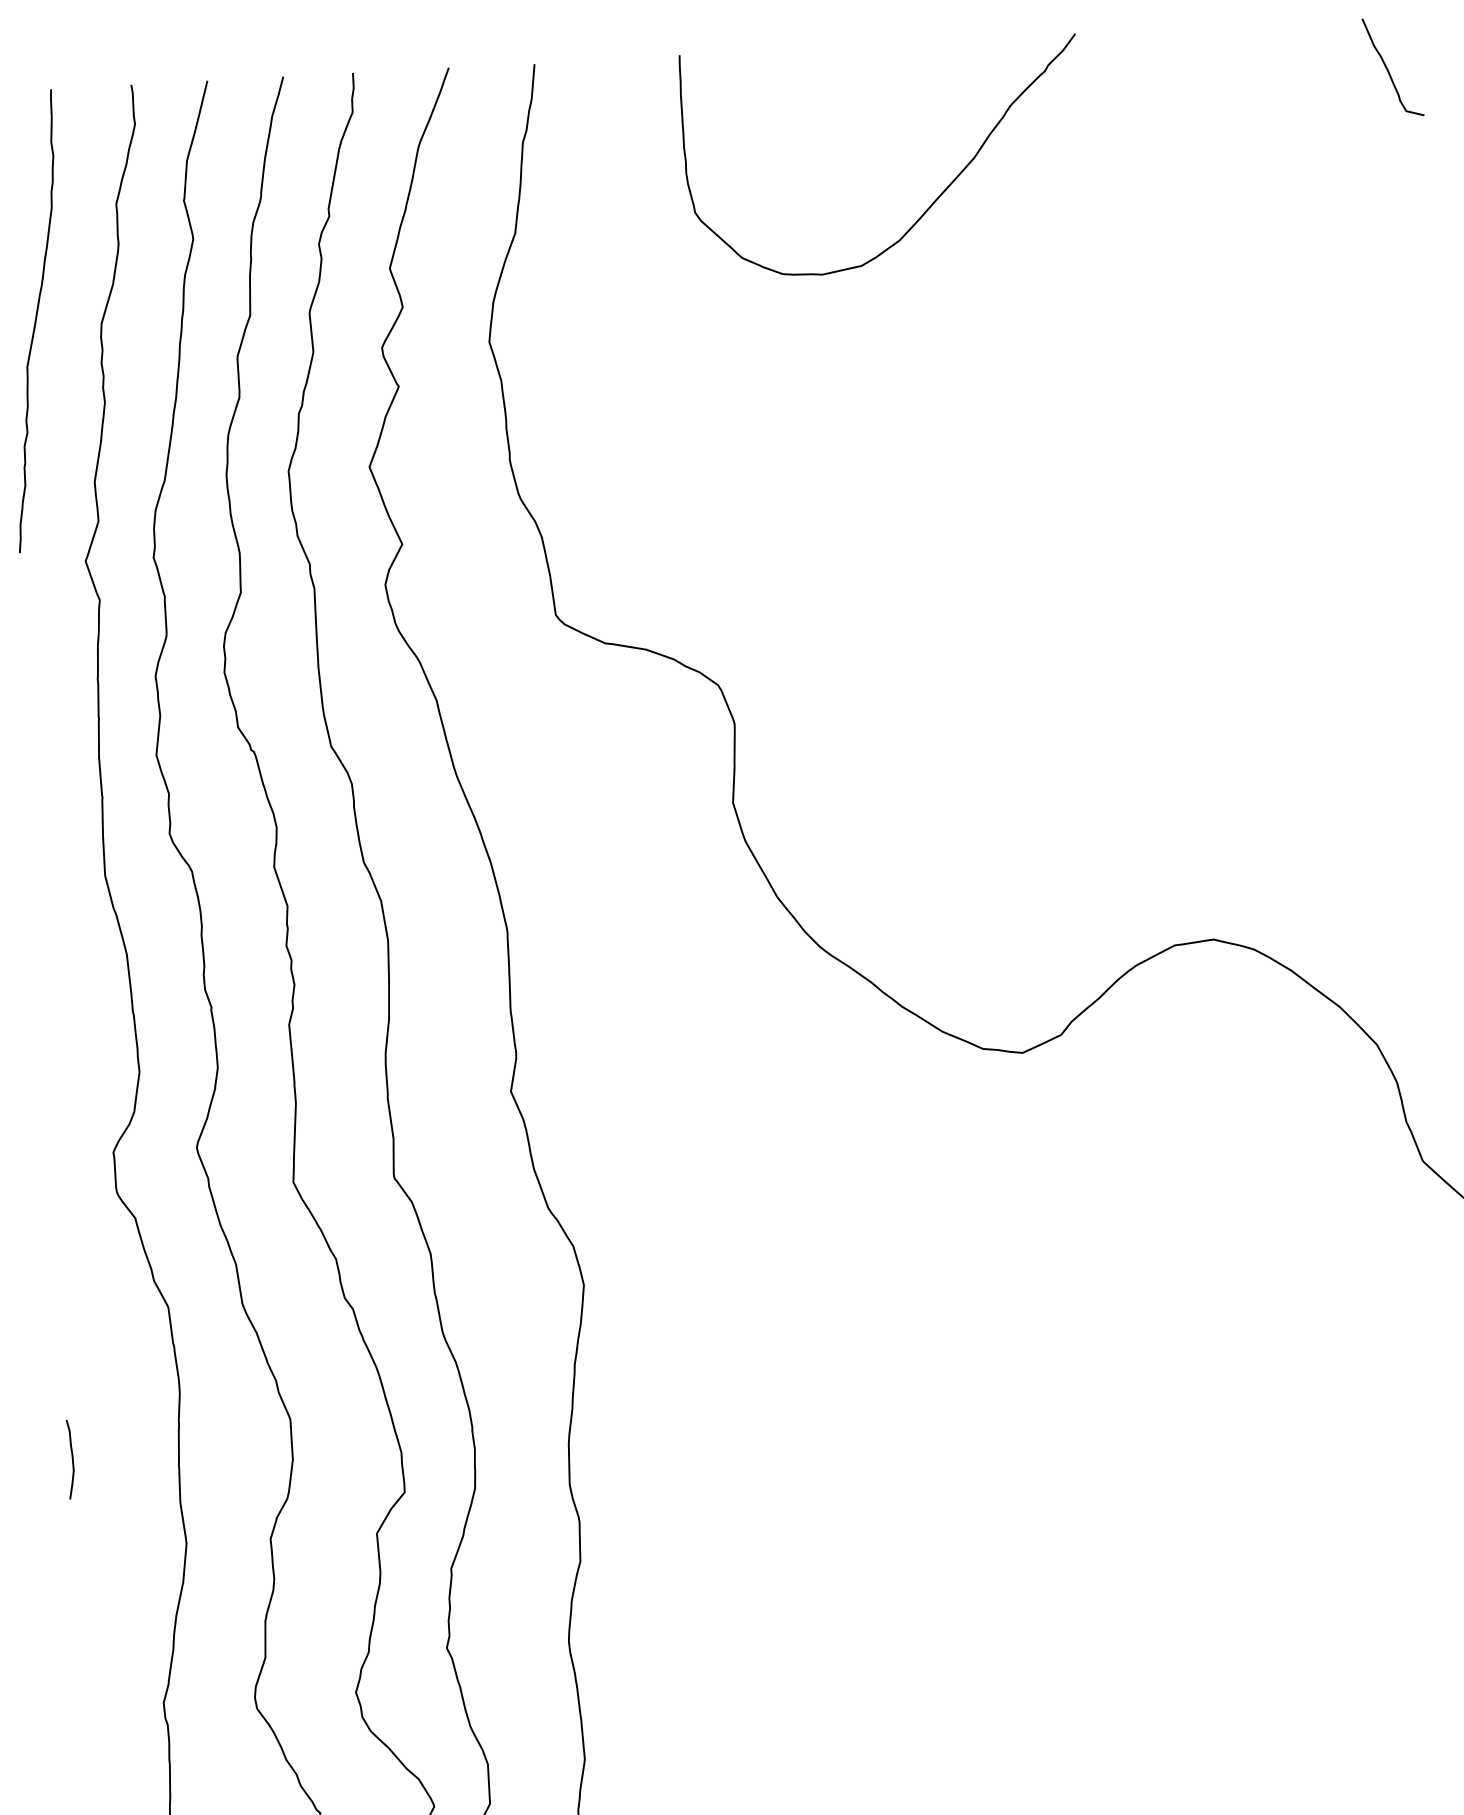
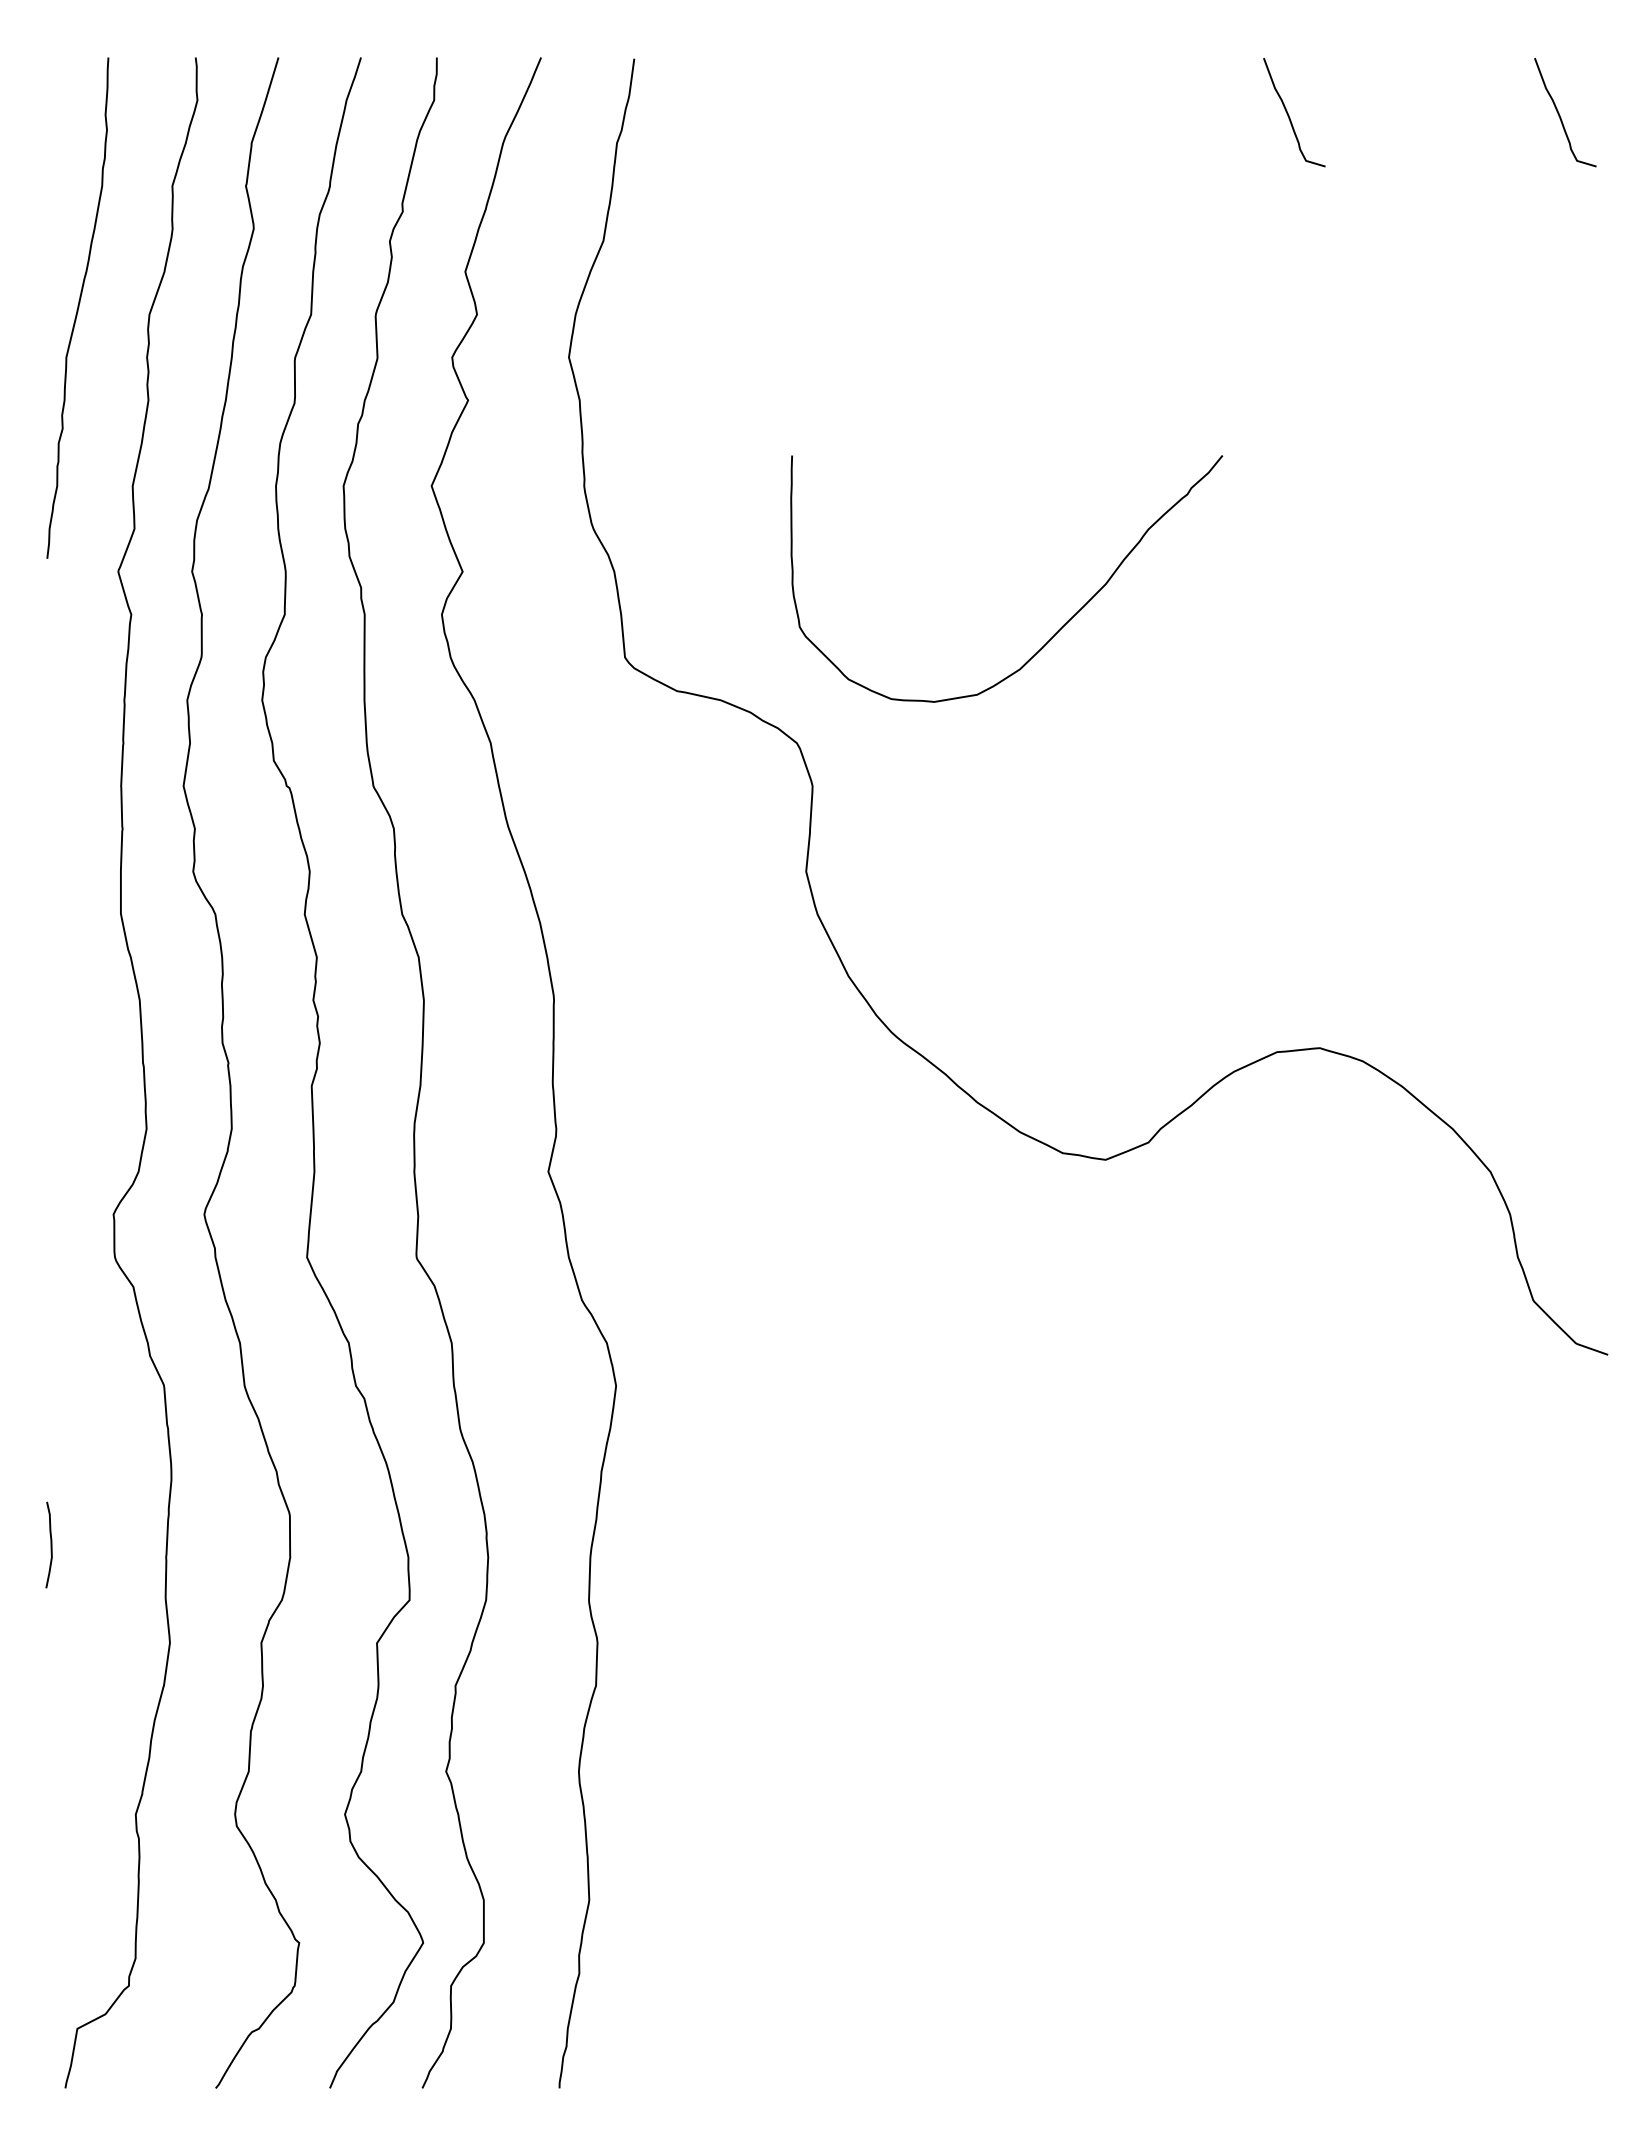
curve: (1139, 83) -> (1289, 115), added
curve: (933, 201) -> (1058, 629), moved

